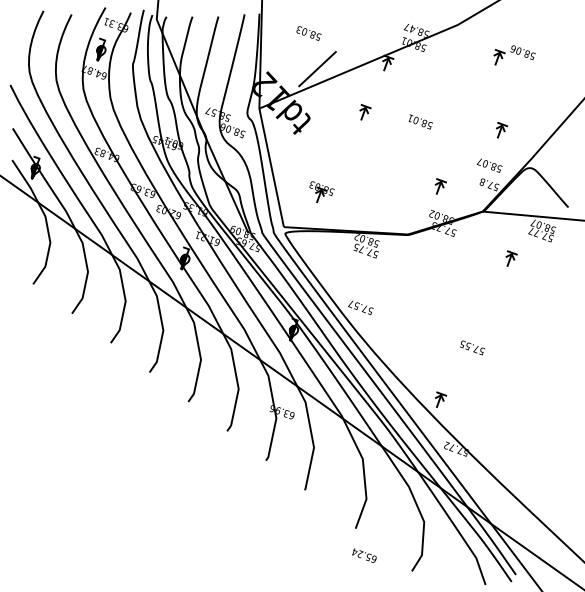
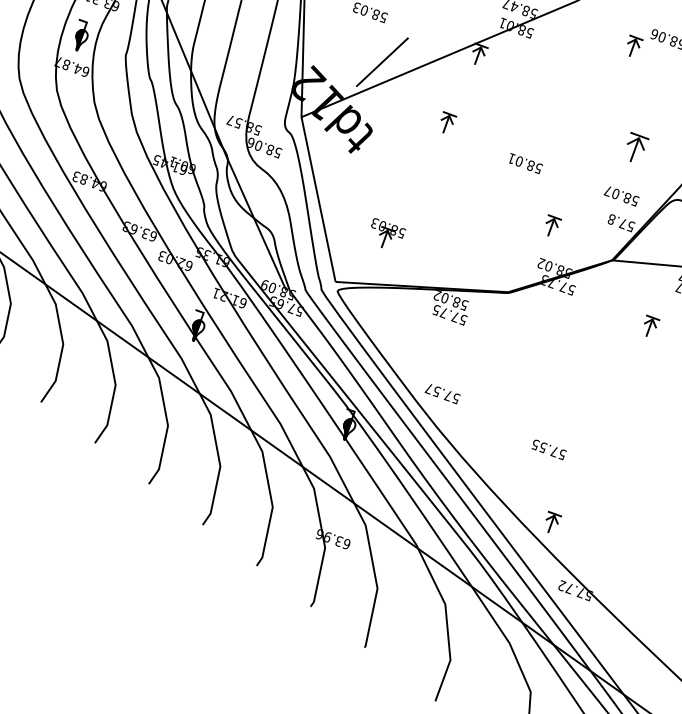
text: (420, 121) -> (525, 162), moved
part: (502, 130) -> (639, 147), size x1.4
text: (472, 347) -> (549, 449), moved

